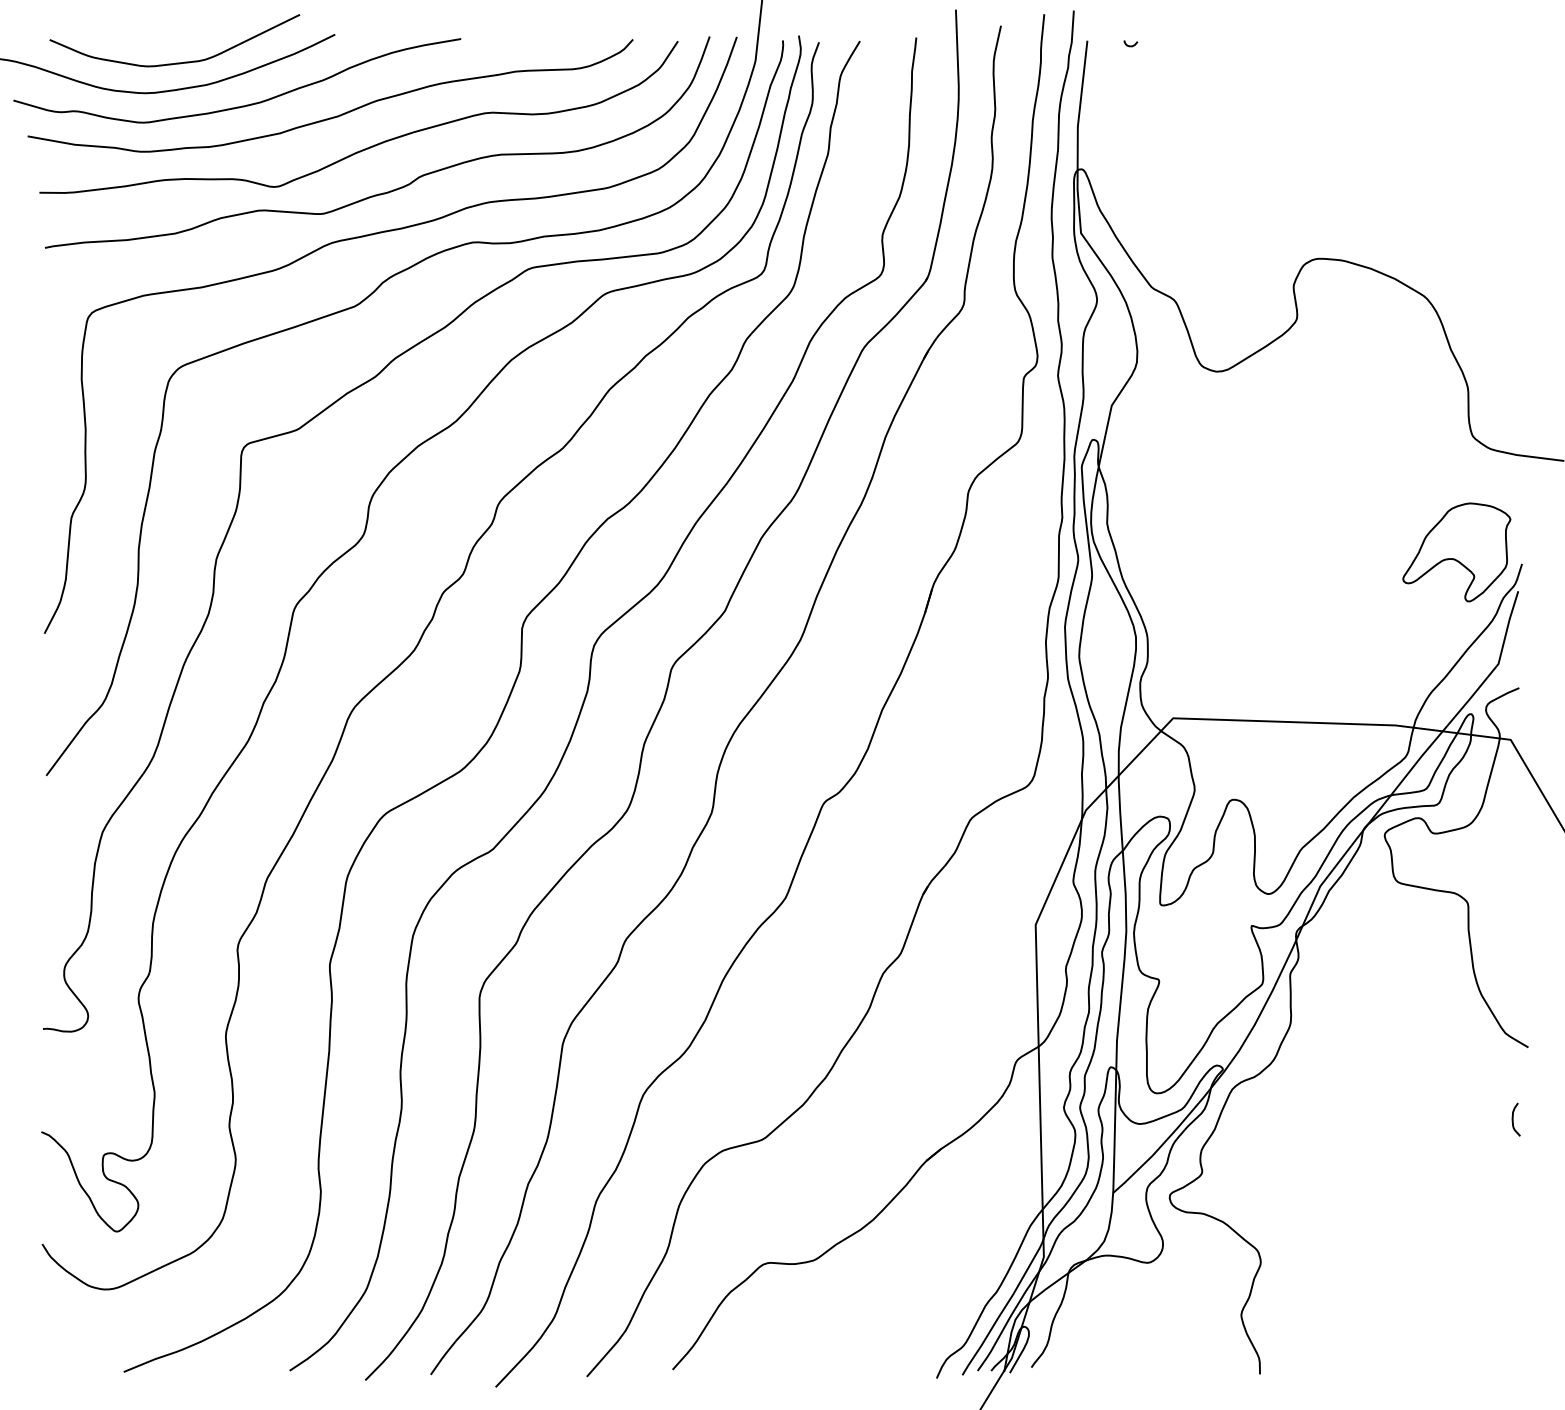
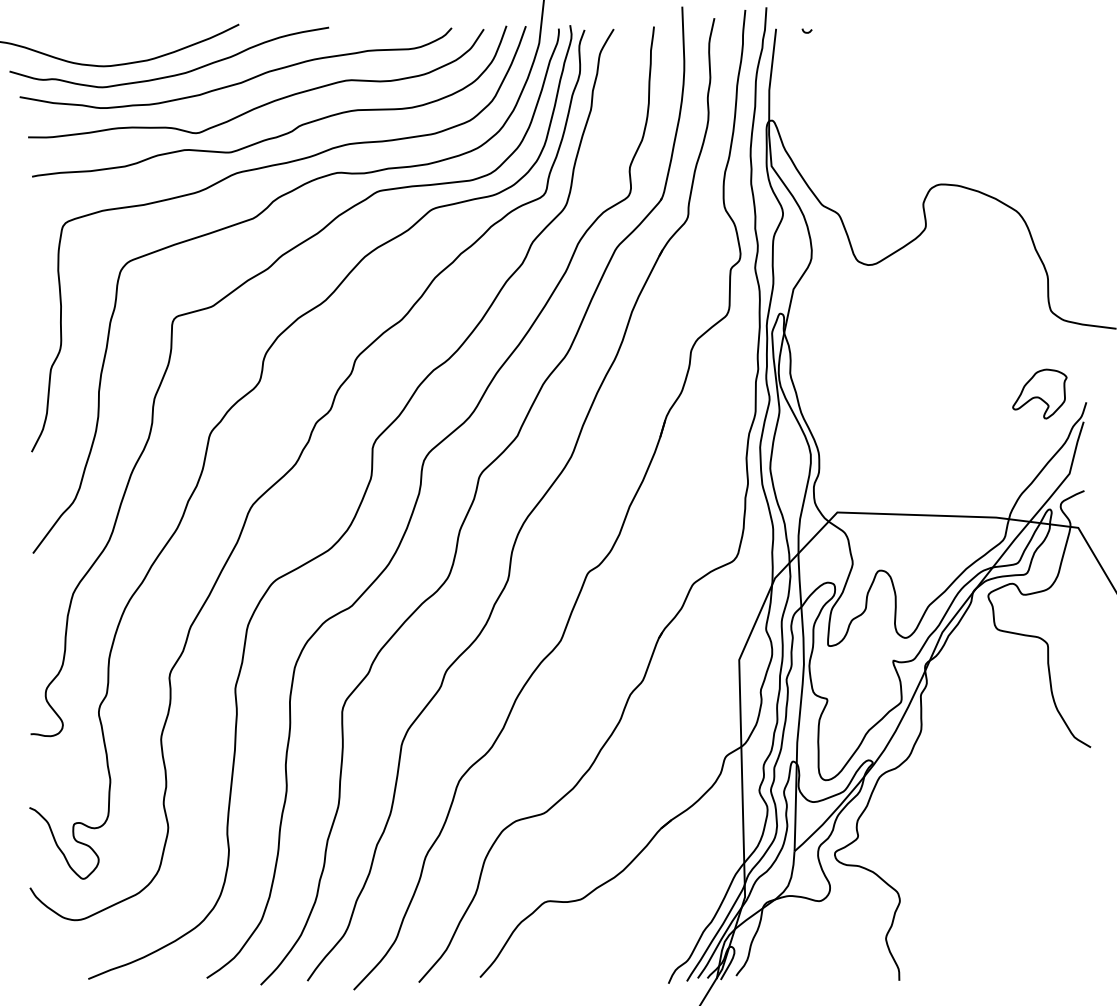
curve: (175, 62) -> (125, 44), removed
part: (1456, 552) -> (1039, 394), size x0.7
curve: (1513, 1119) -> (1080, 798), removed

